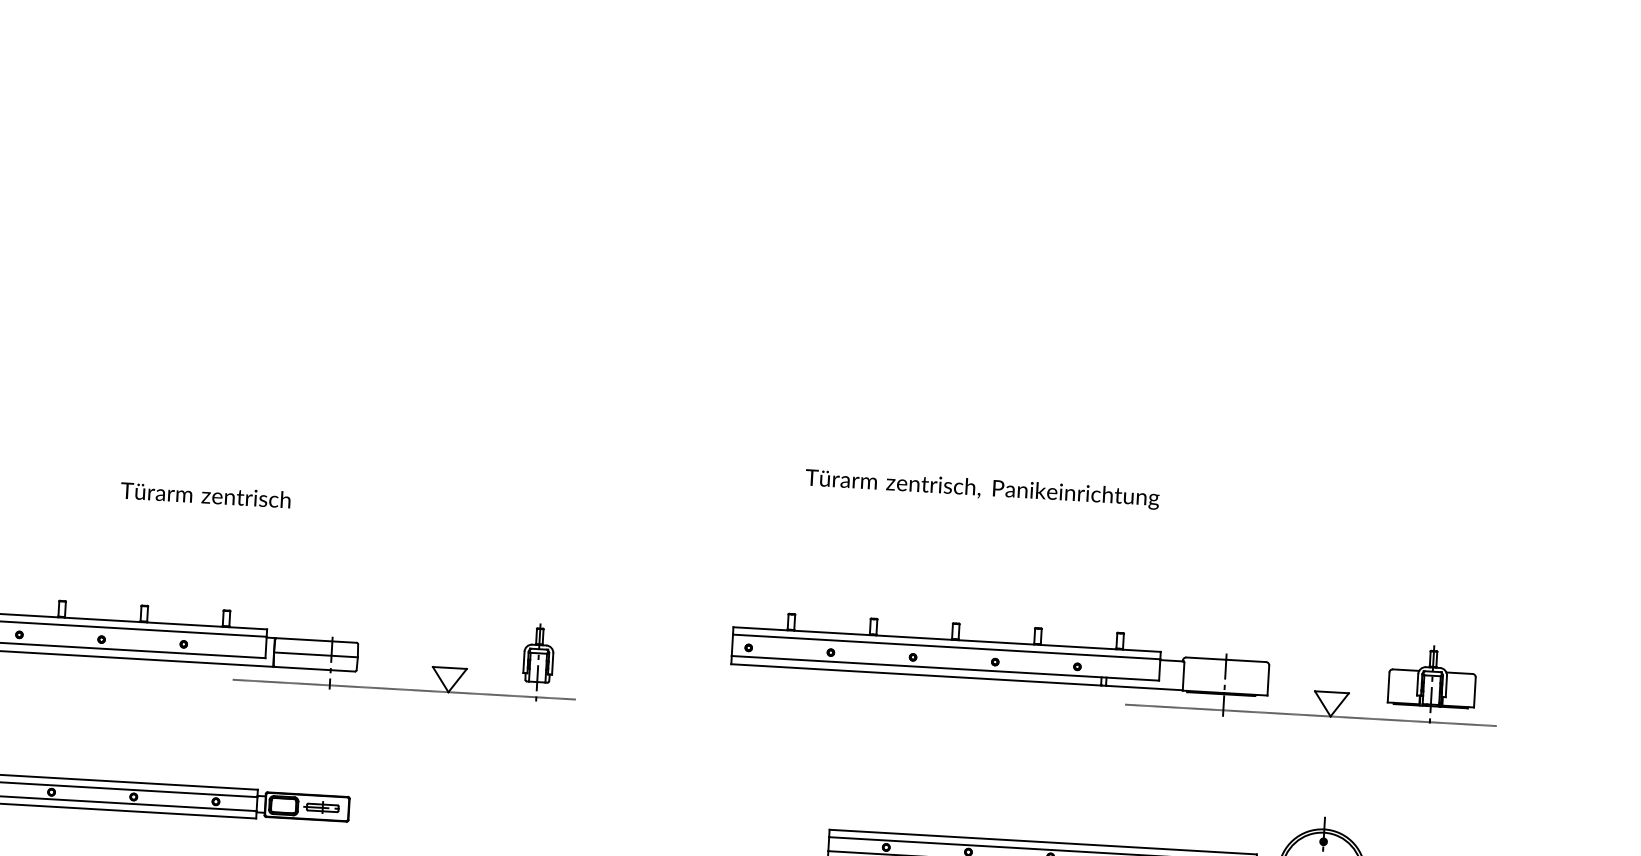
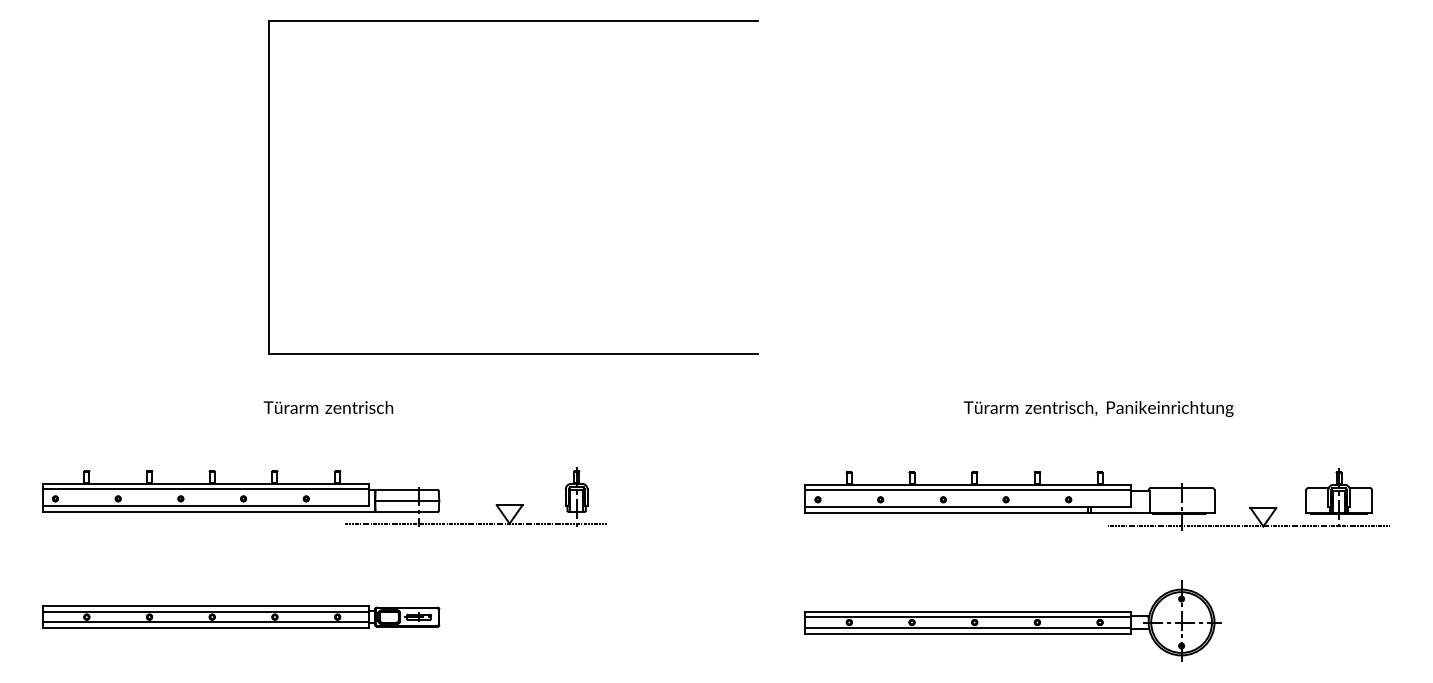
part: (491, 34) -> (513, 21), added
text: (982, 488) -> (1098, 408), moved
text: (205, 495) -> (328, 407), moved
part: (1113, 668) -> (1096, 499), moved

